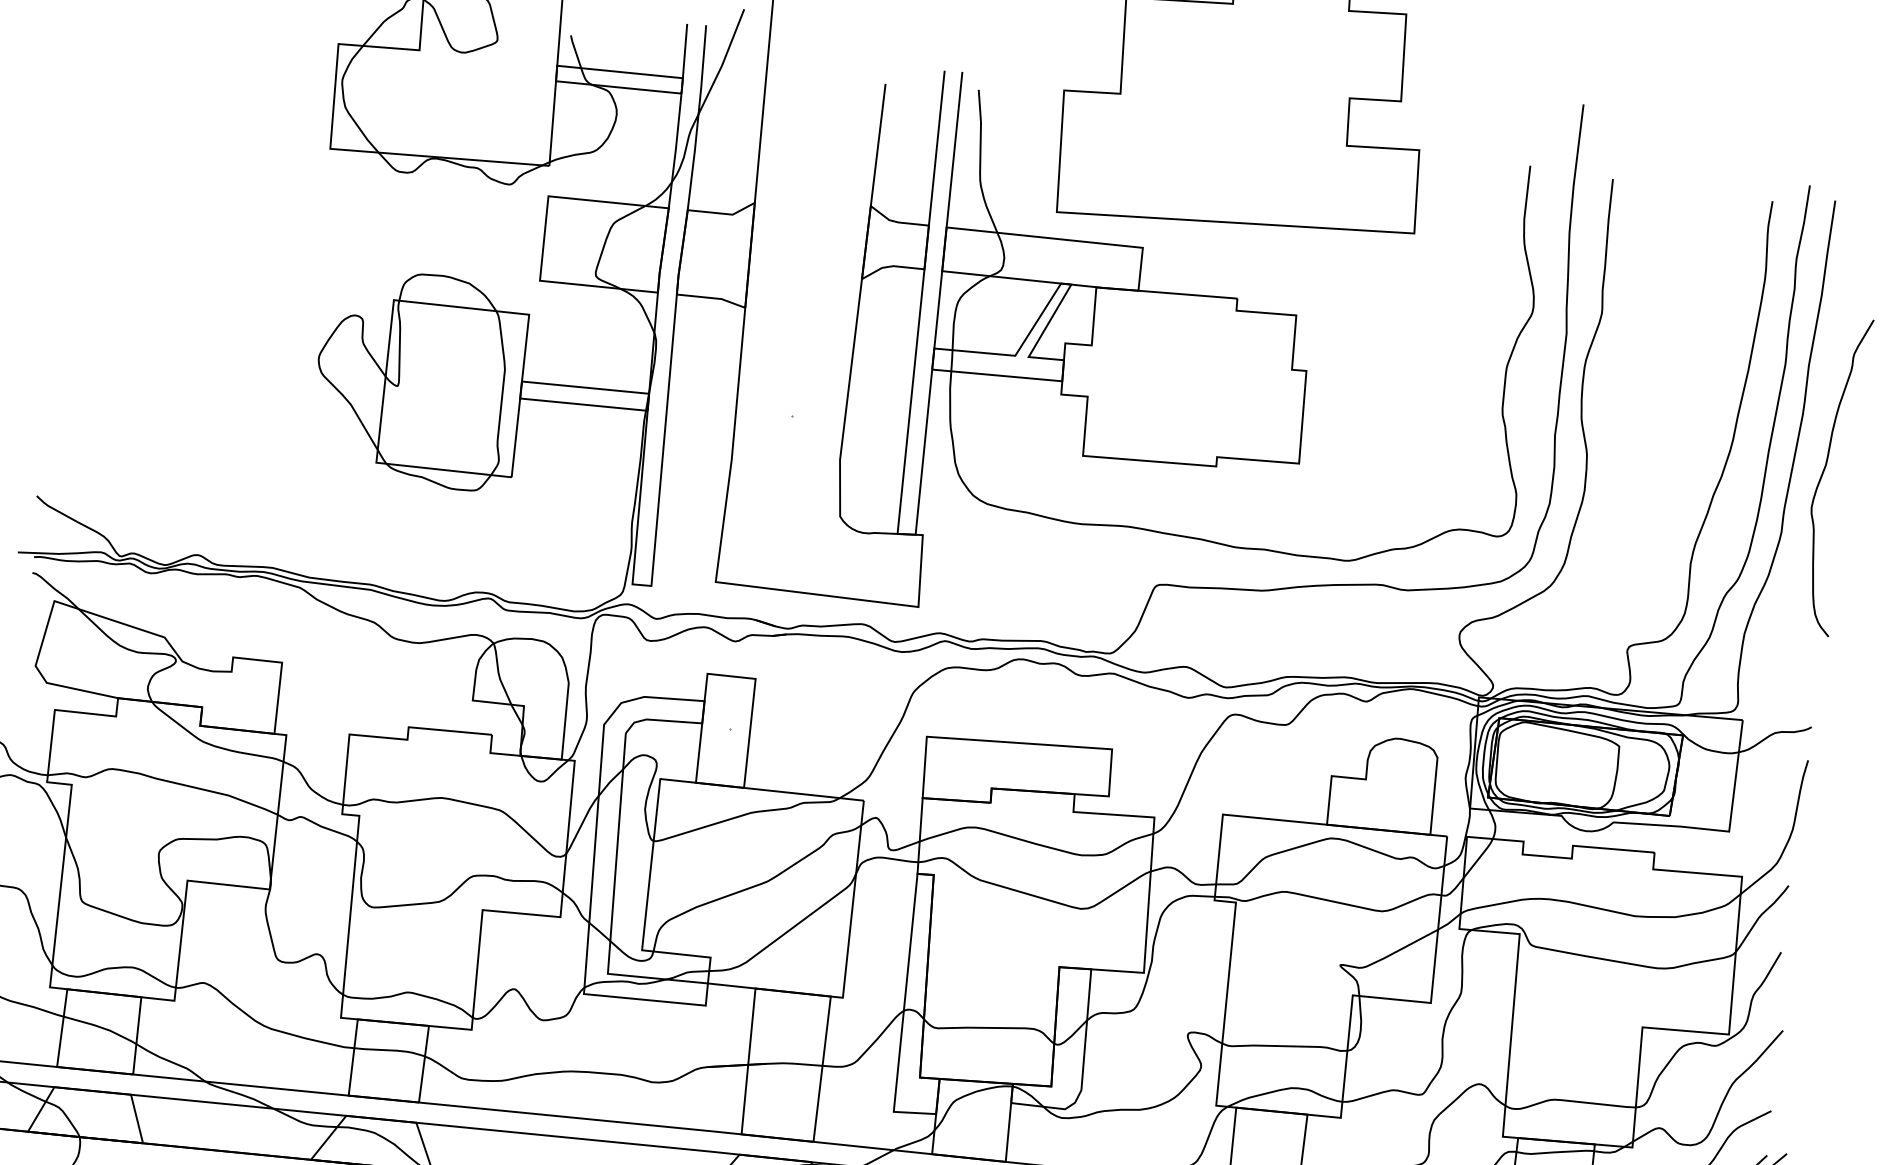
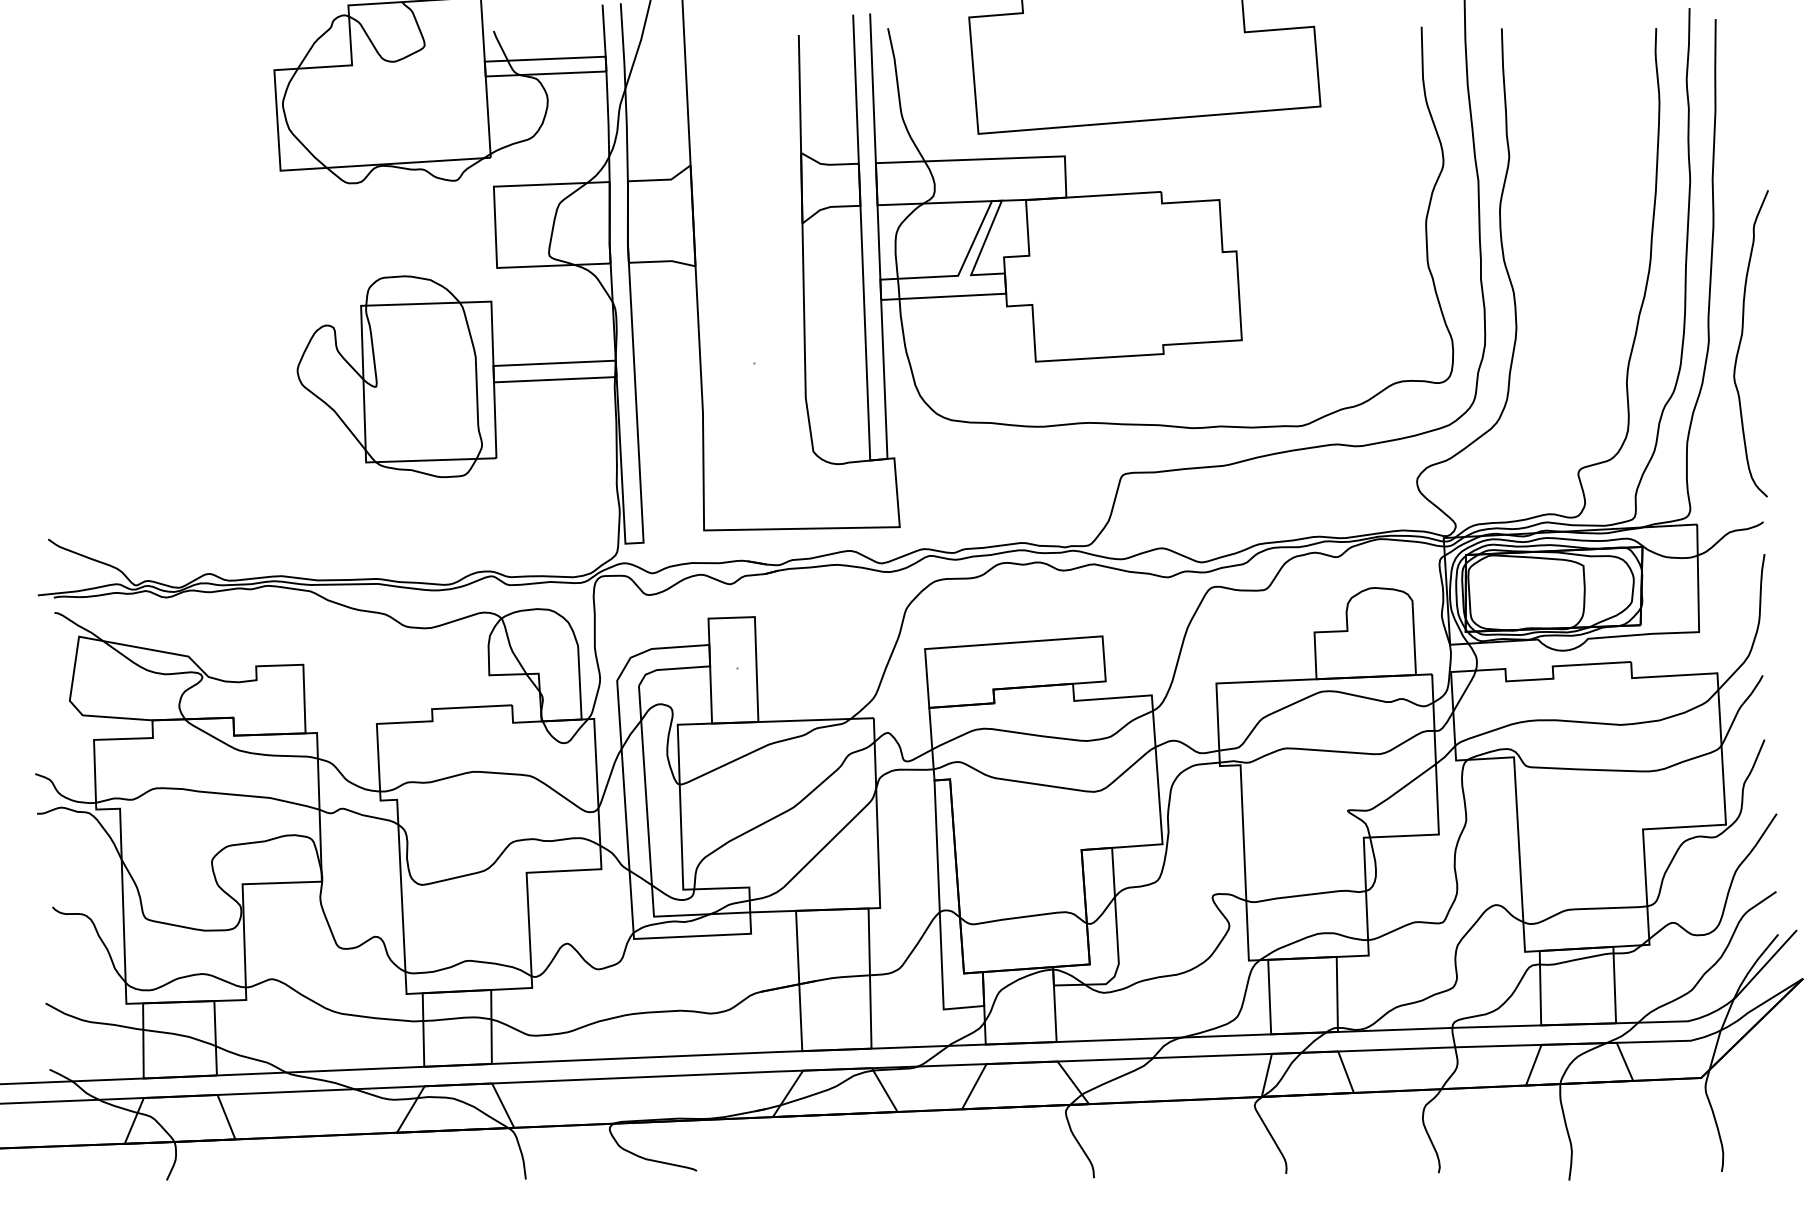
curve: (1824, 473) -> (1741, 342), moved

